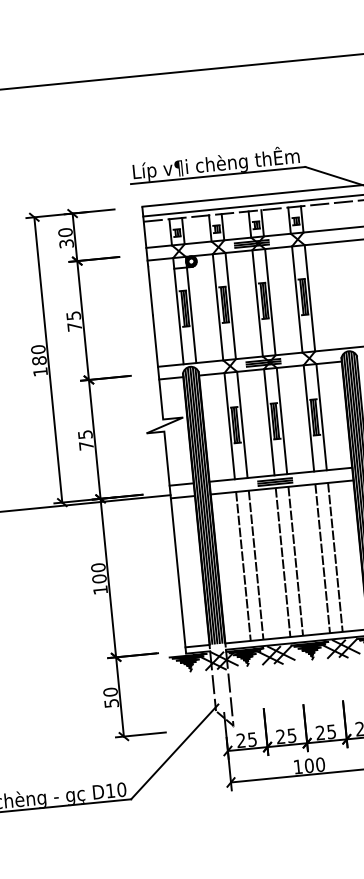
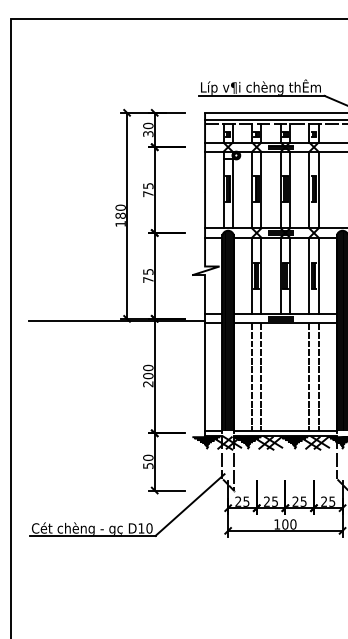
line: (295, 561) -> (289, 377), removed
line: (282, 562) -> (280, 377), removed
text: (100, 590) -> (148, 384), 100 -> 200

